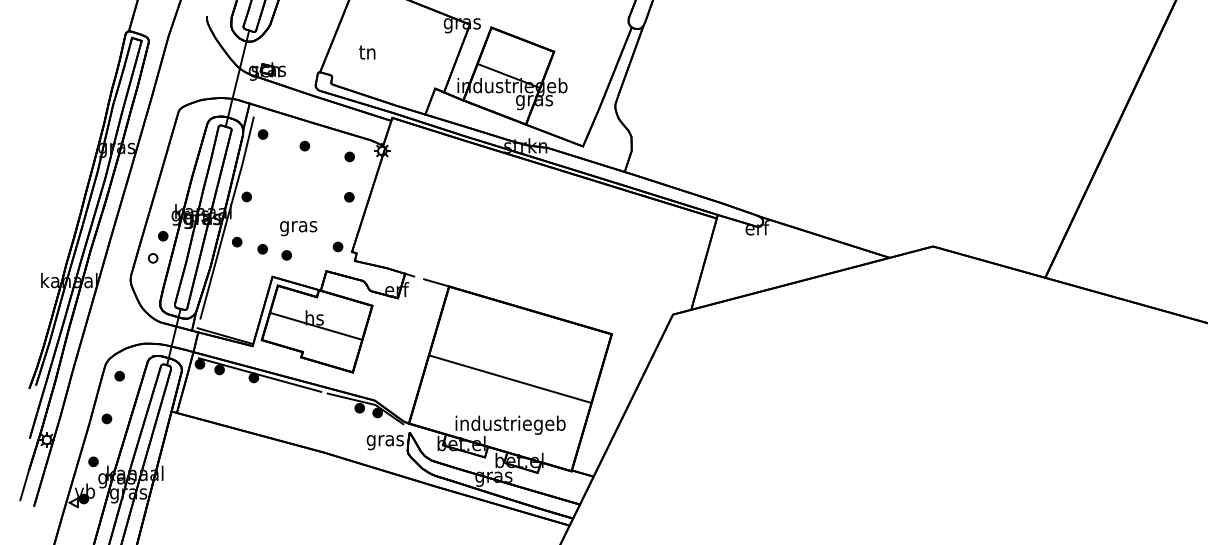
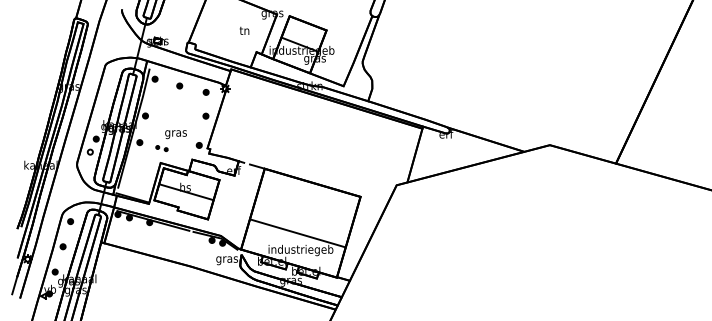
text: (367, 51) -> (244, 30), moved
part: (273, 252) -> (161, 148), size x0.6
line: (509, 379) -> (297, 233), moved

